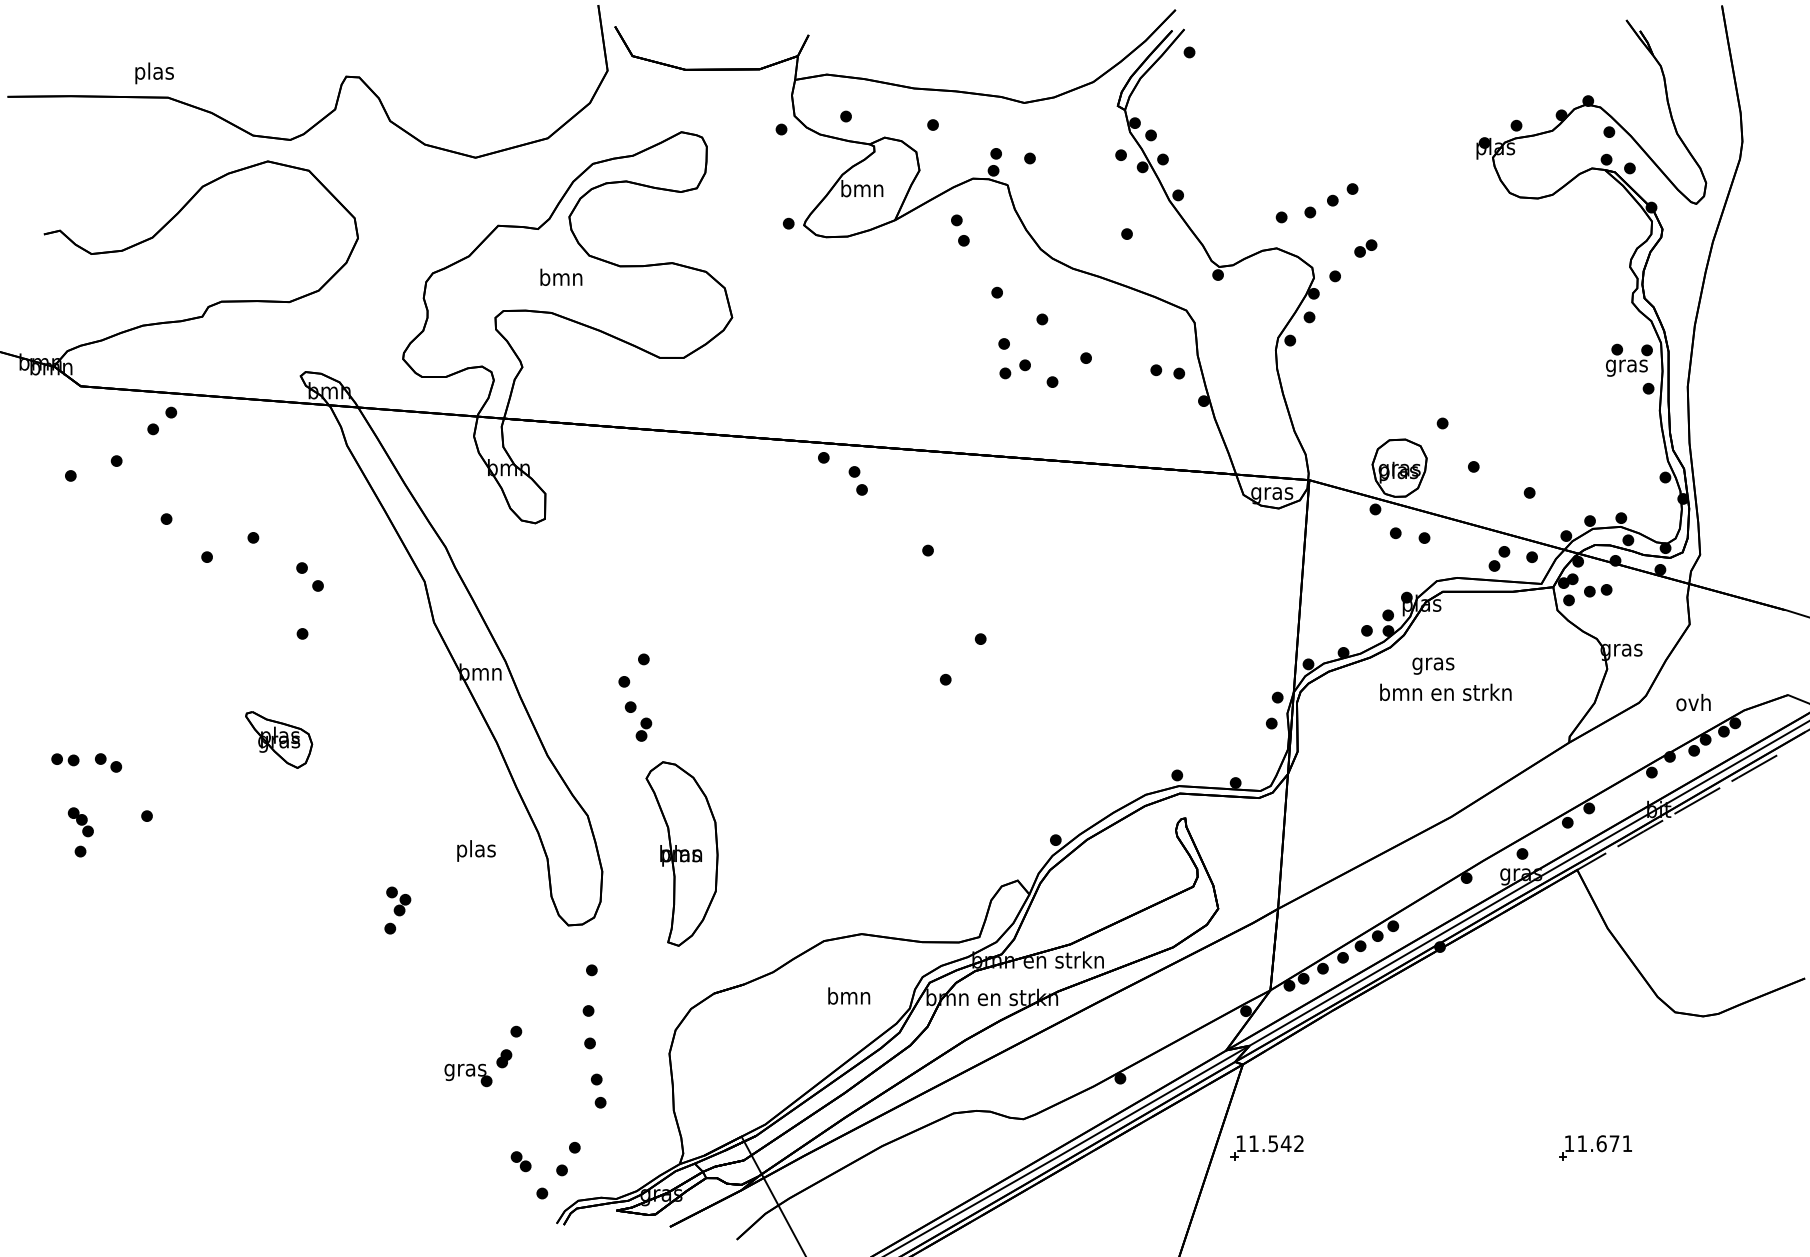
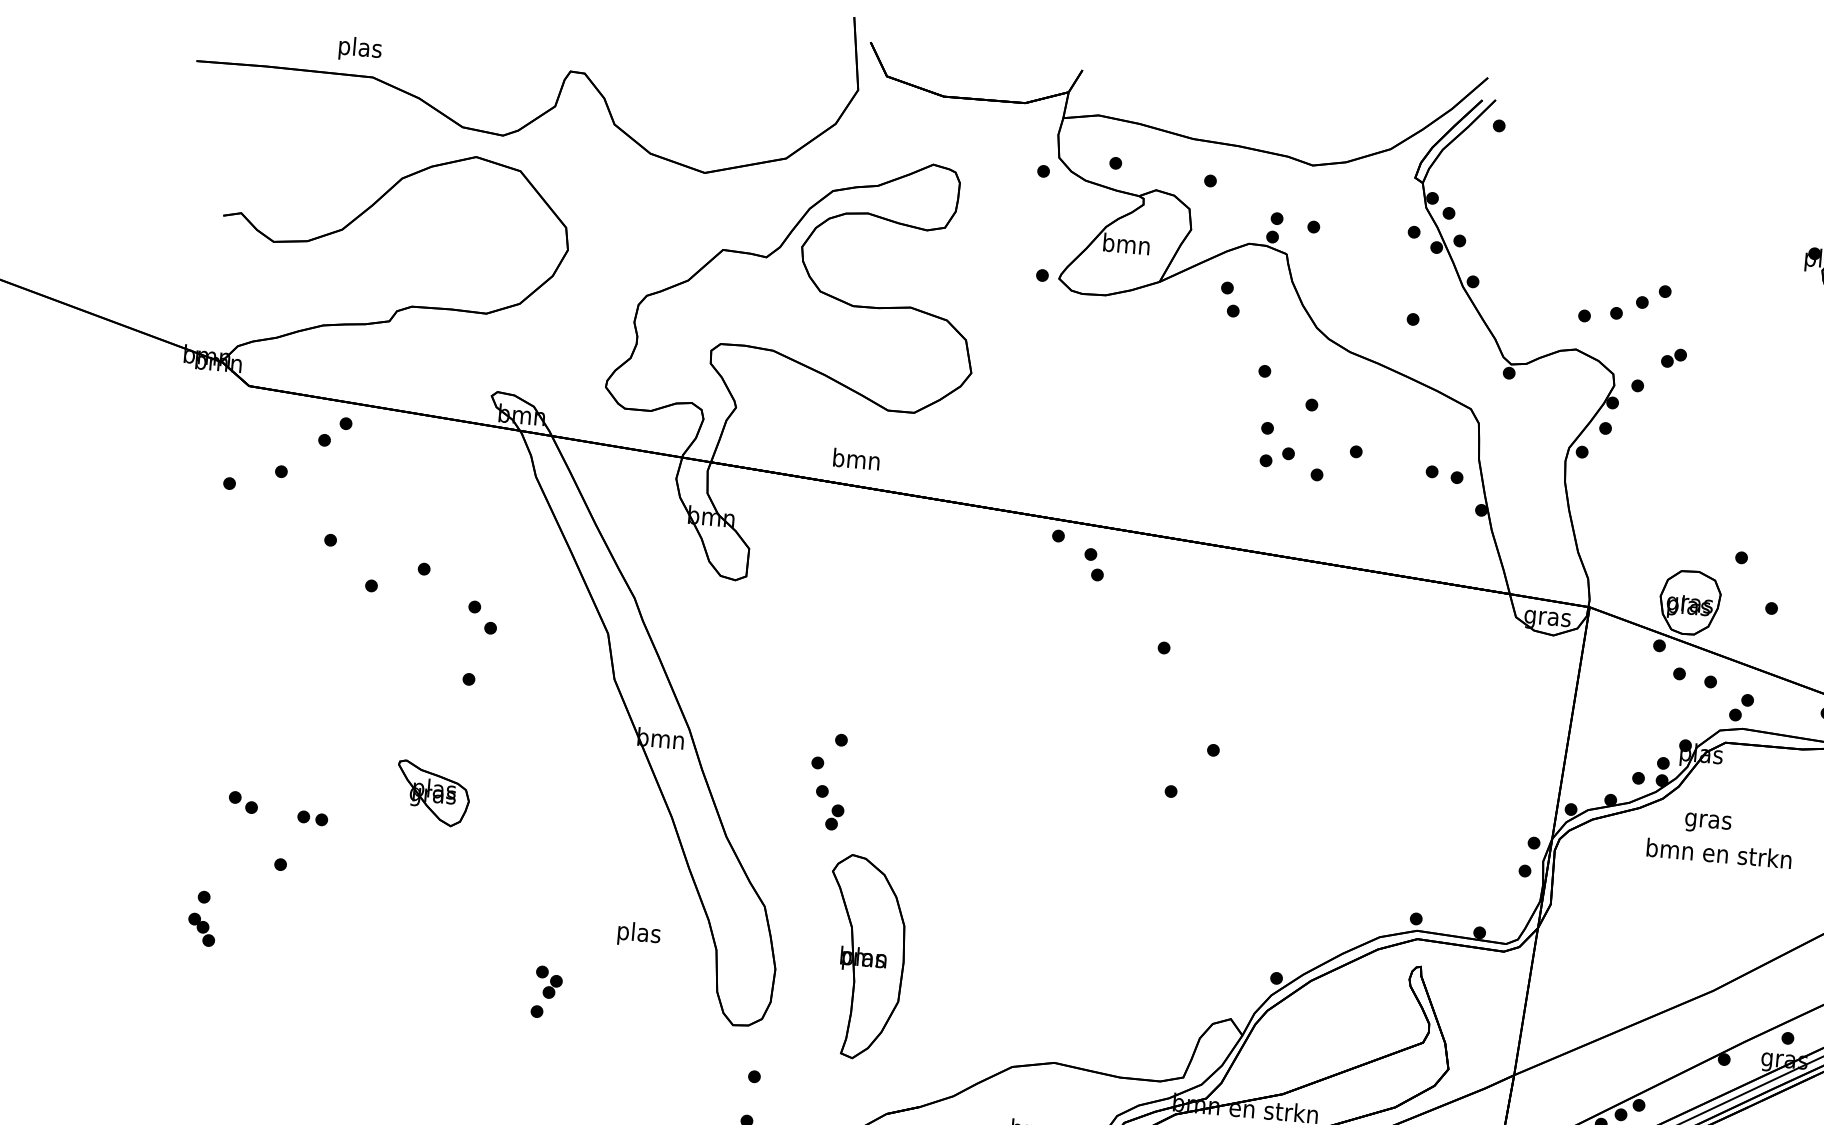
text: (561, 276) -> (856, 458), moved
part: (1499, 558) -> (1741, 707), moved
part: (65, 759) -> (312, 818), moved
part: (80, 822) -> (201, 930), moved

